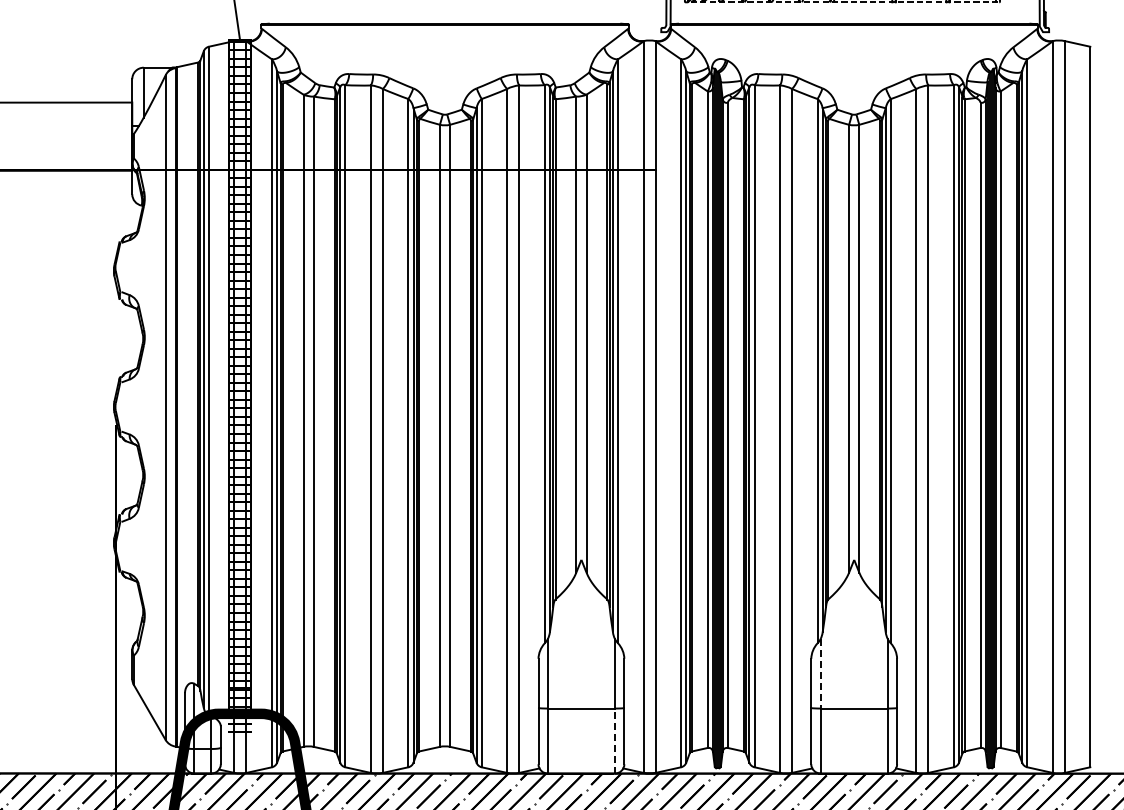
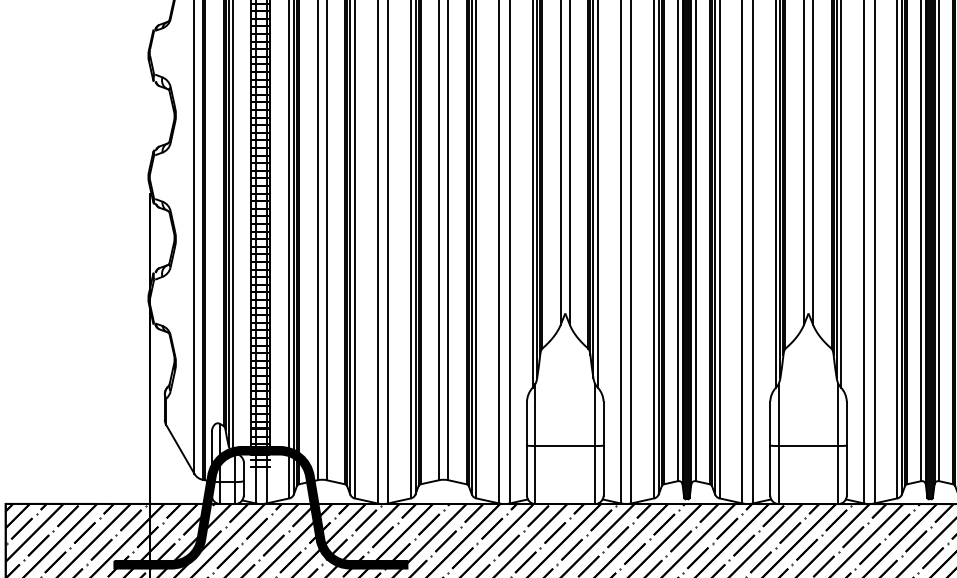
line: (820, 673) -> (778, 414), dashed -> solid
line: (614, 741) -> (594, 475), dashed -> solid

